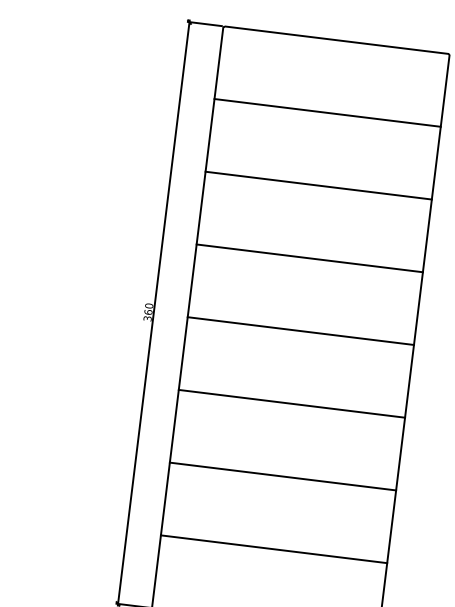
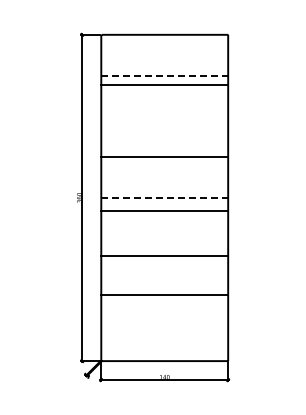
line: (329, 112) -> (165, 75), solid -> dashed
line: (318, 185) -> (164, 85), moved
line: (302, 330) -> (165, 197), solid -> dashed
line: (291, 403) -> (164, 210), moved
line: (282, 476) -> (164, 255), moved
line: (273, 549) -> (164, 295), moved

